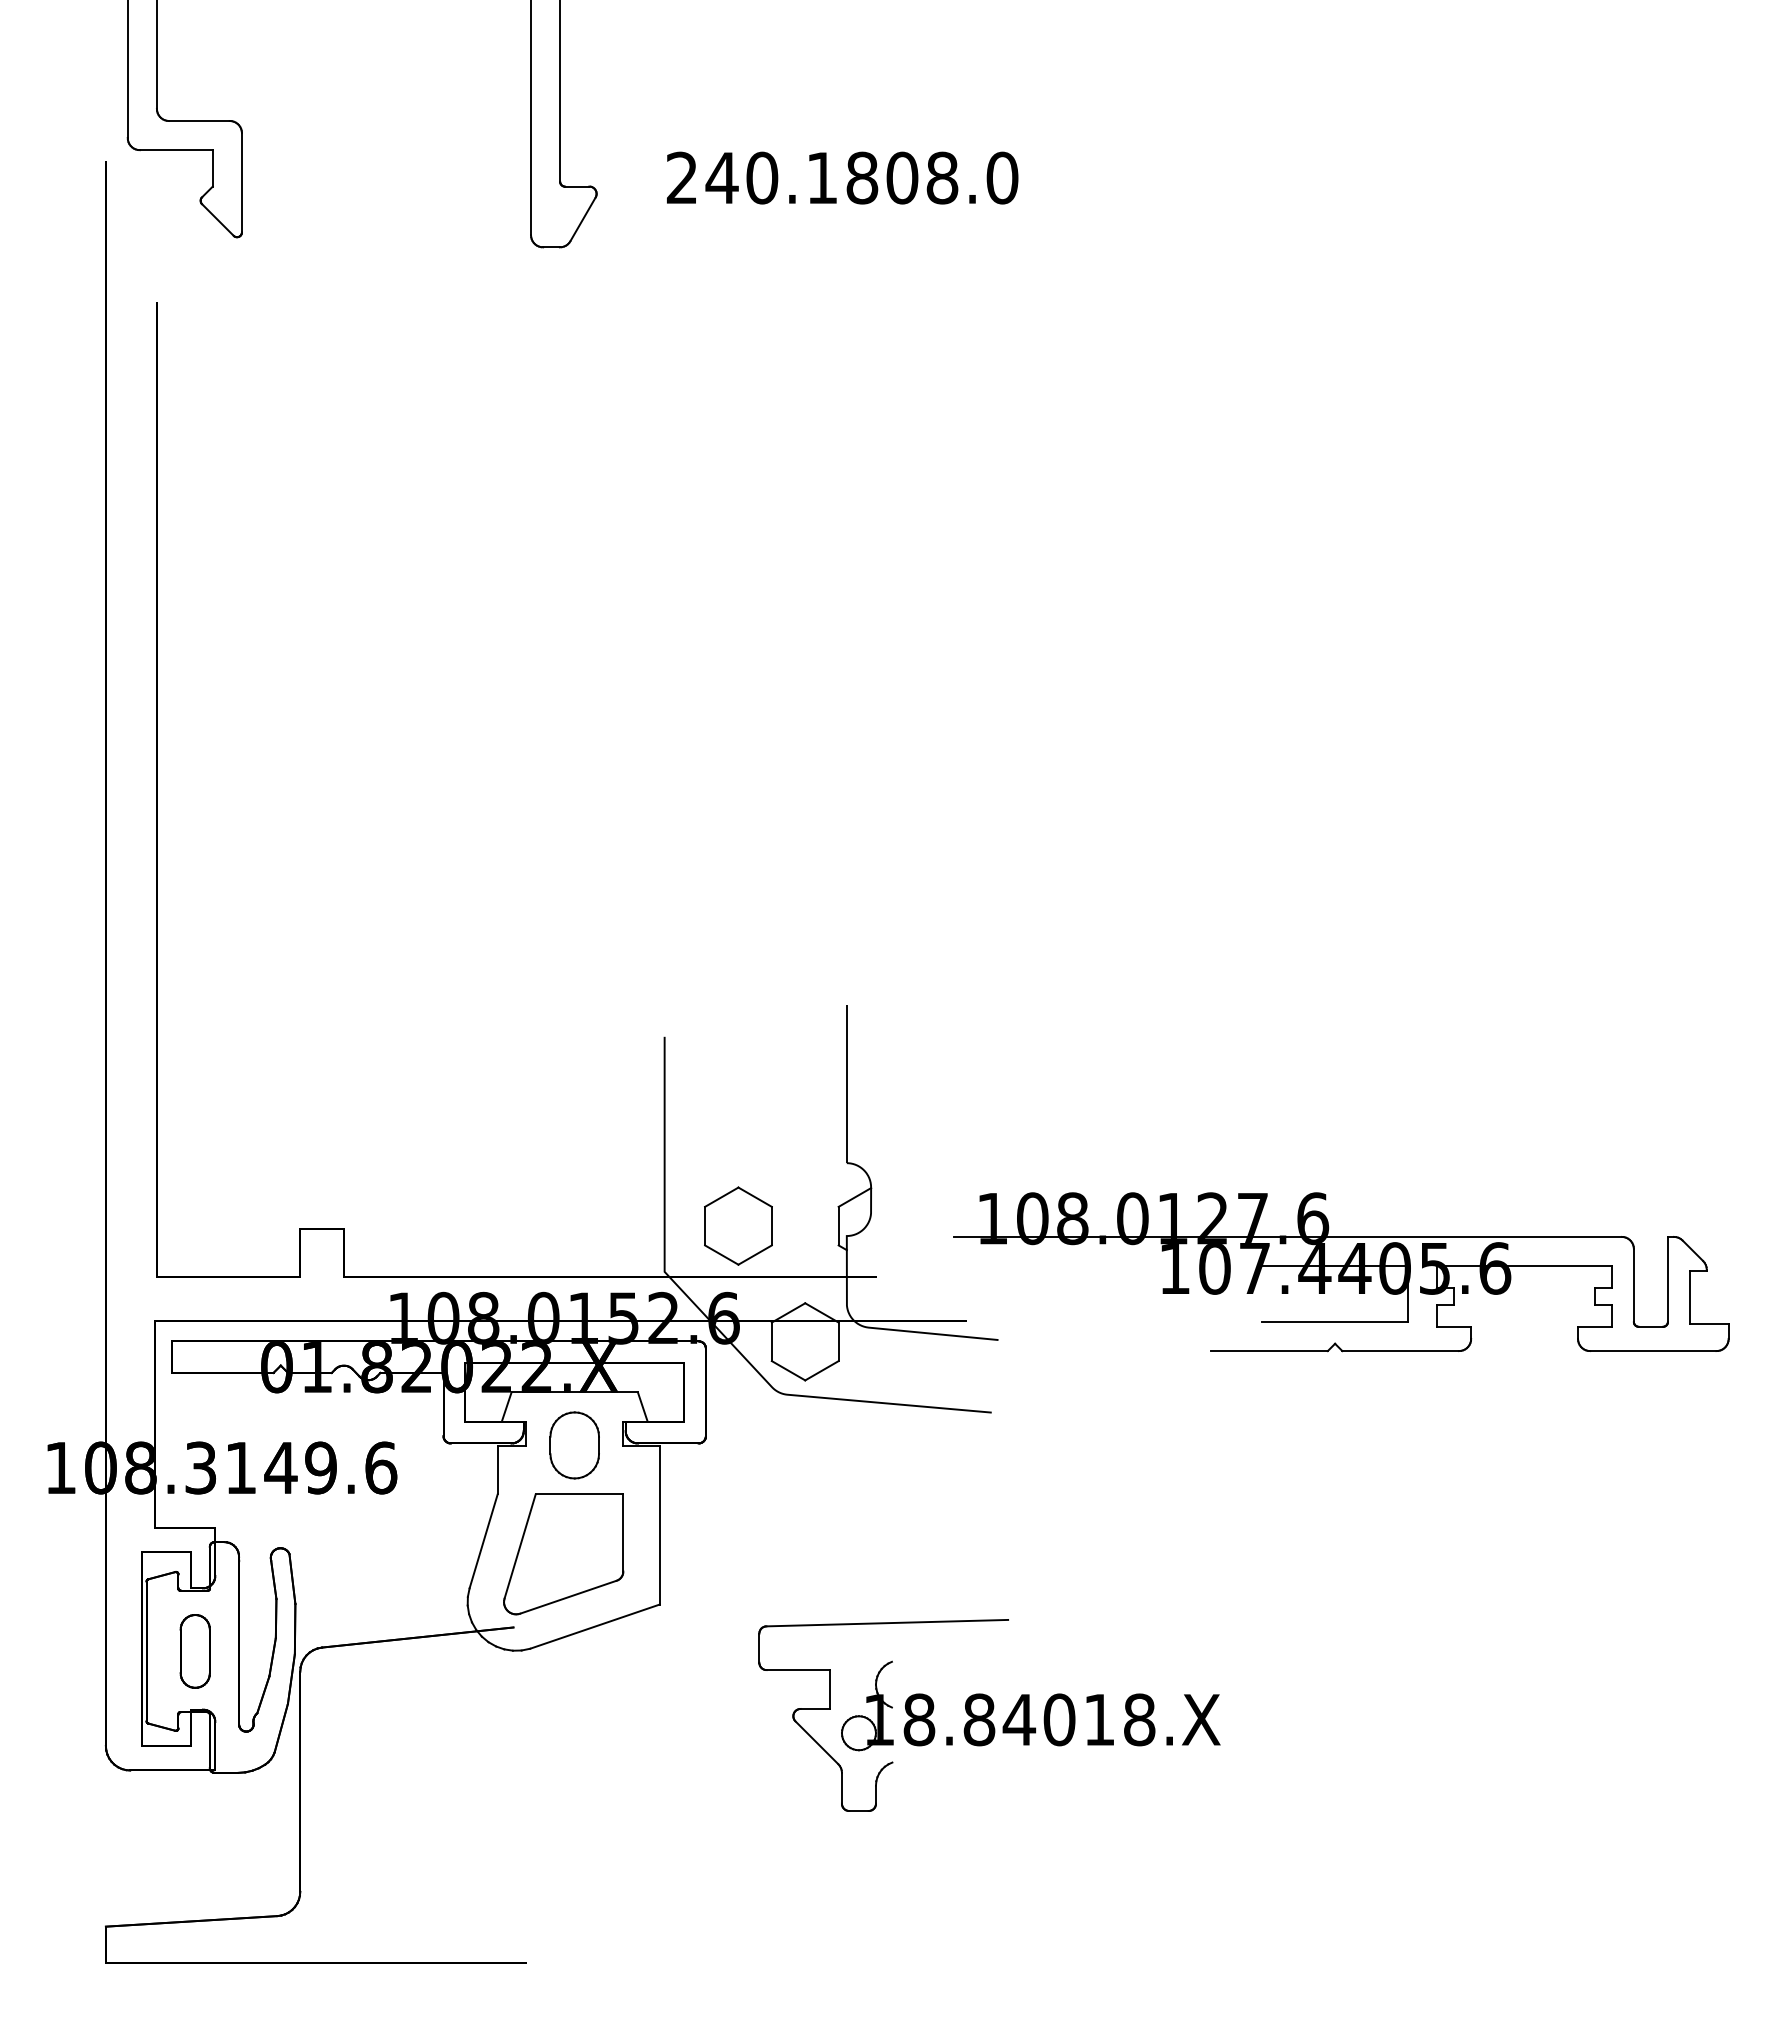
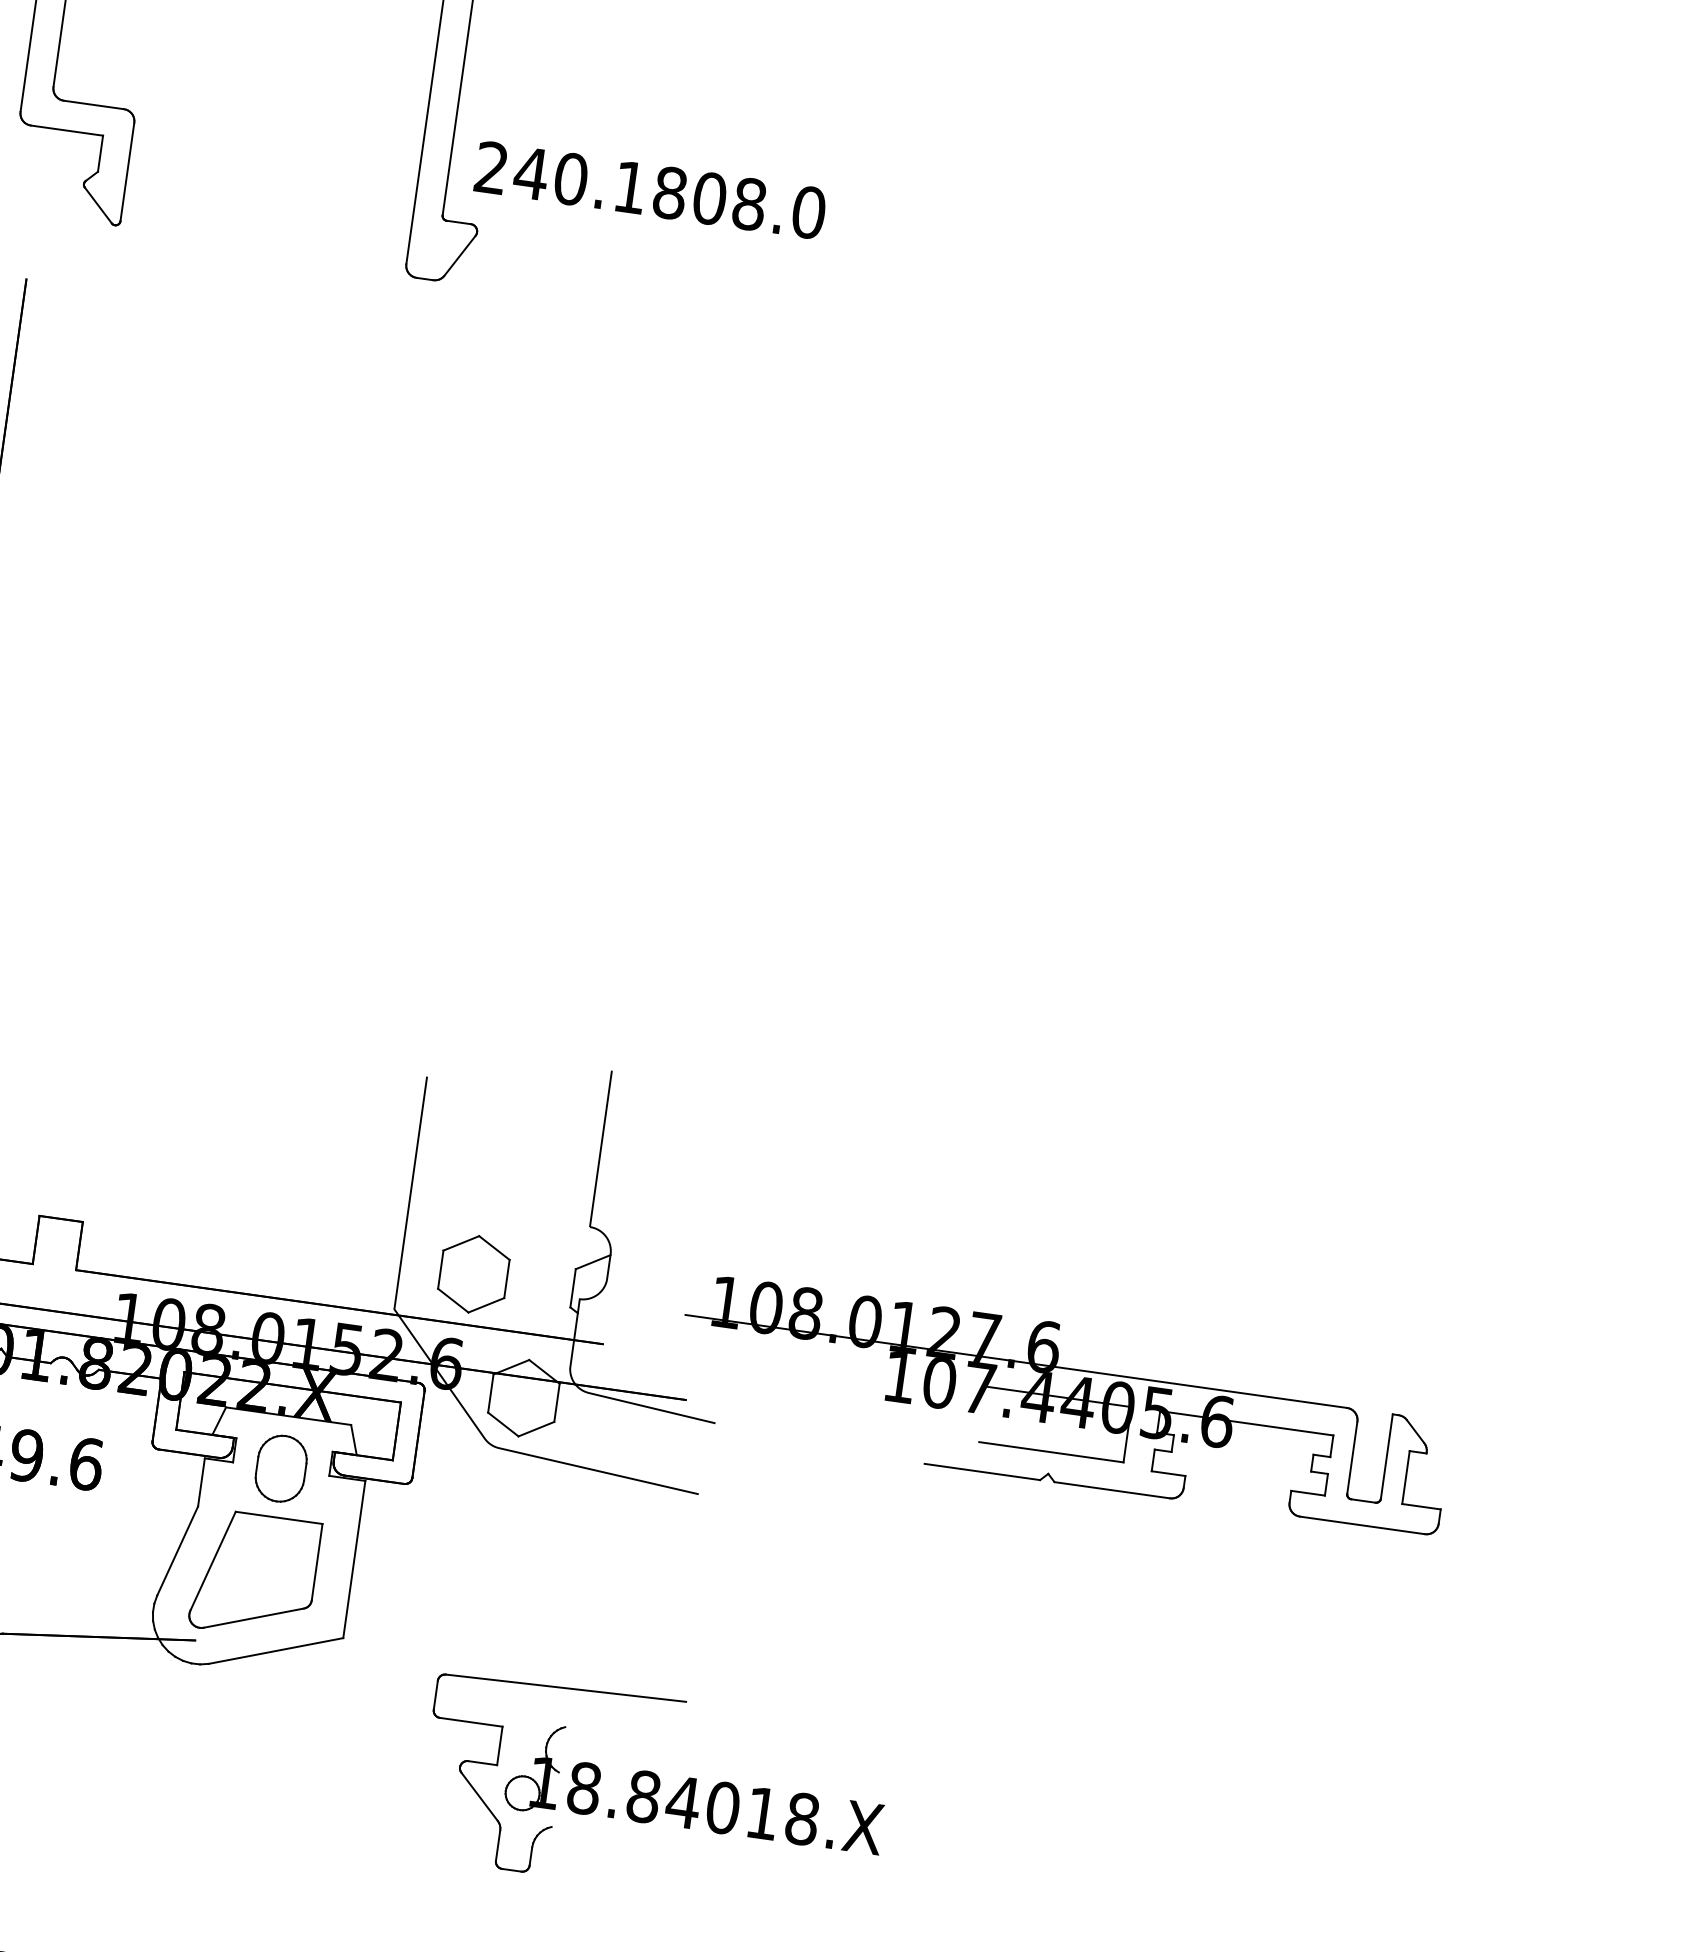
text: (842, 177) -> (650, 189), moved

